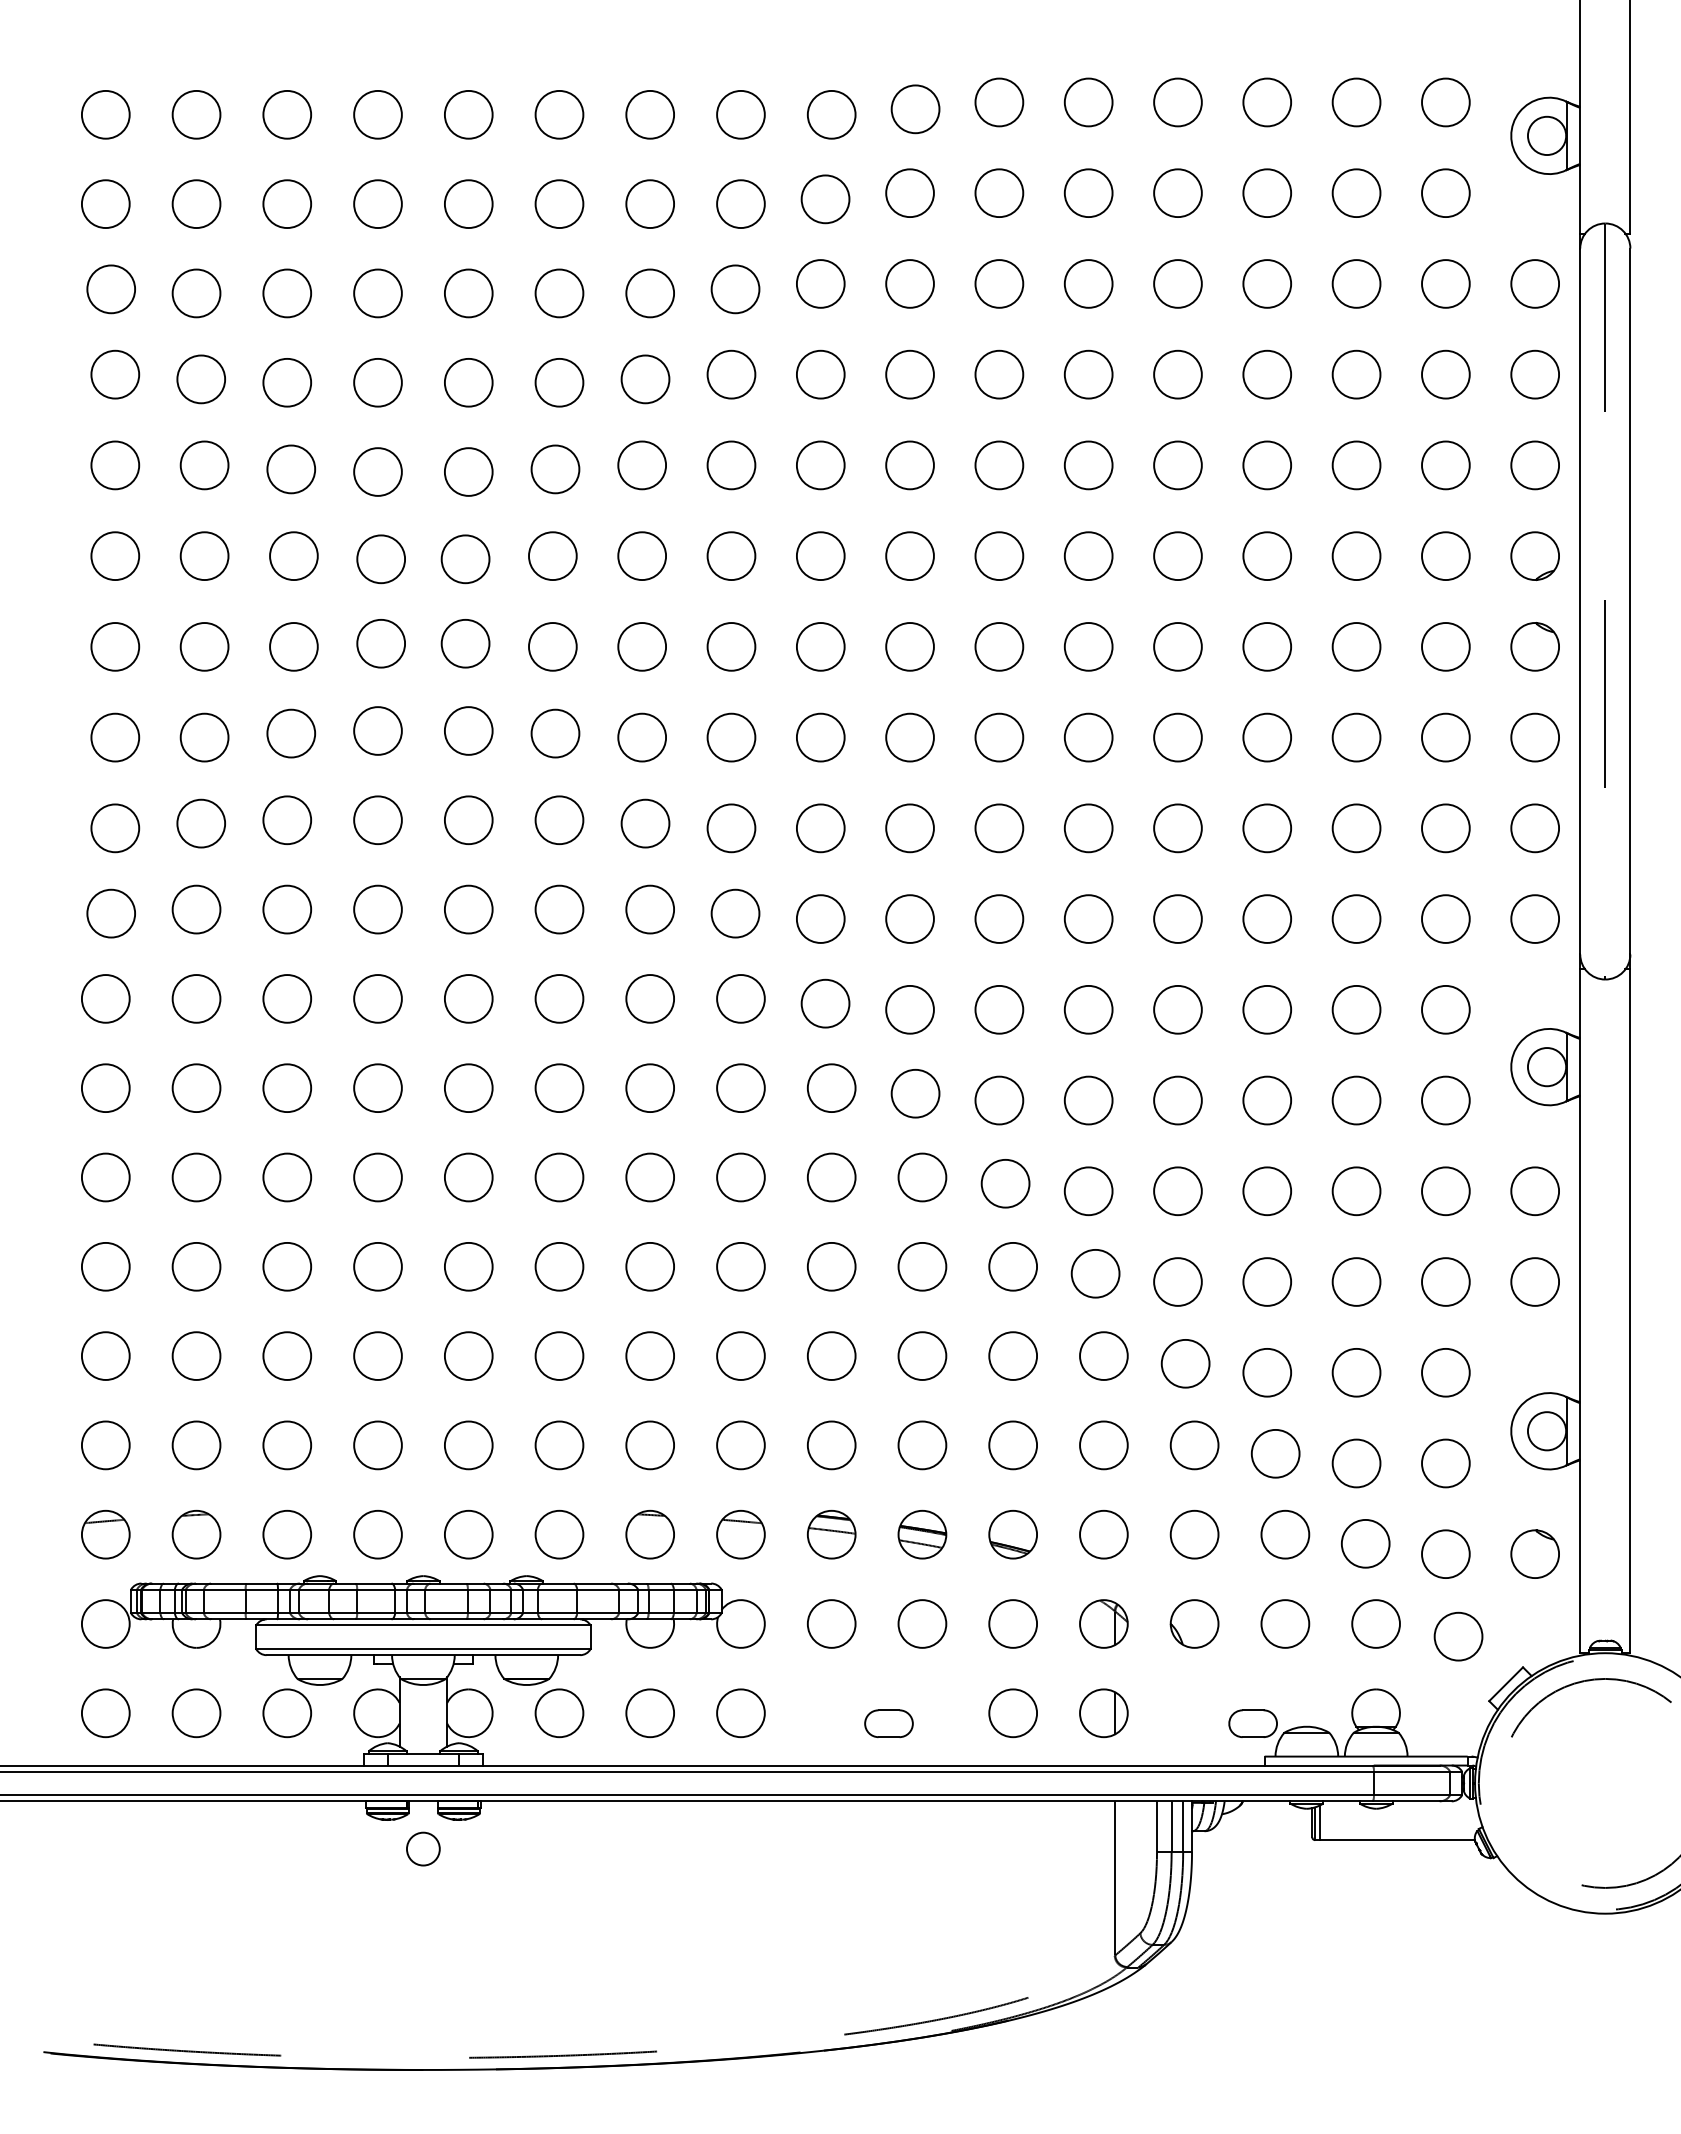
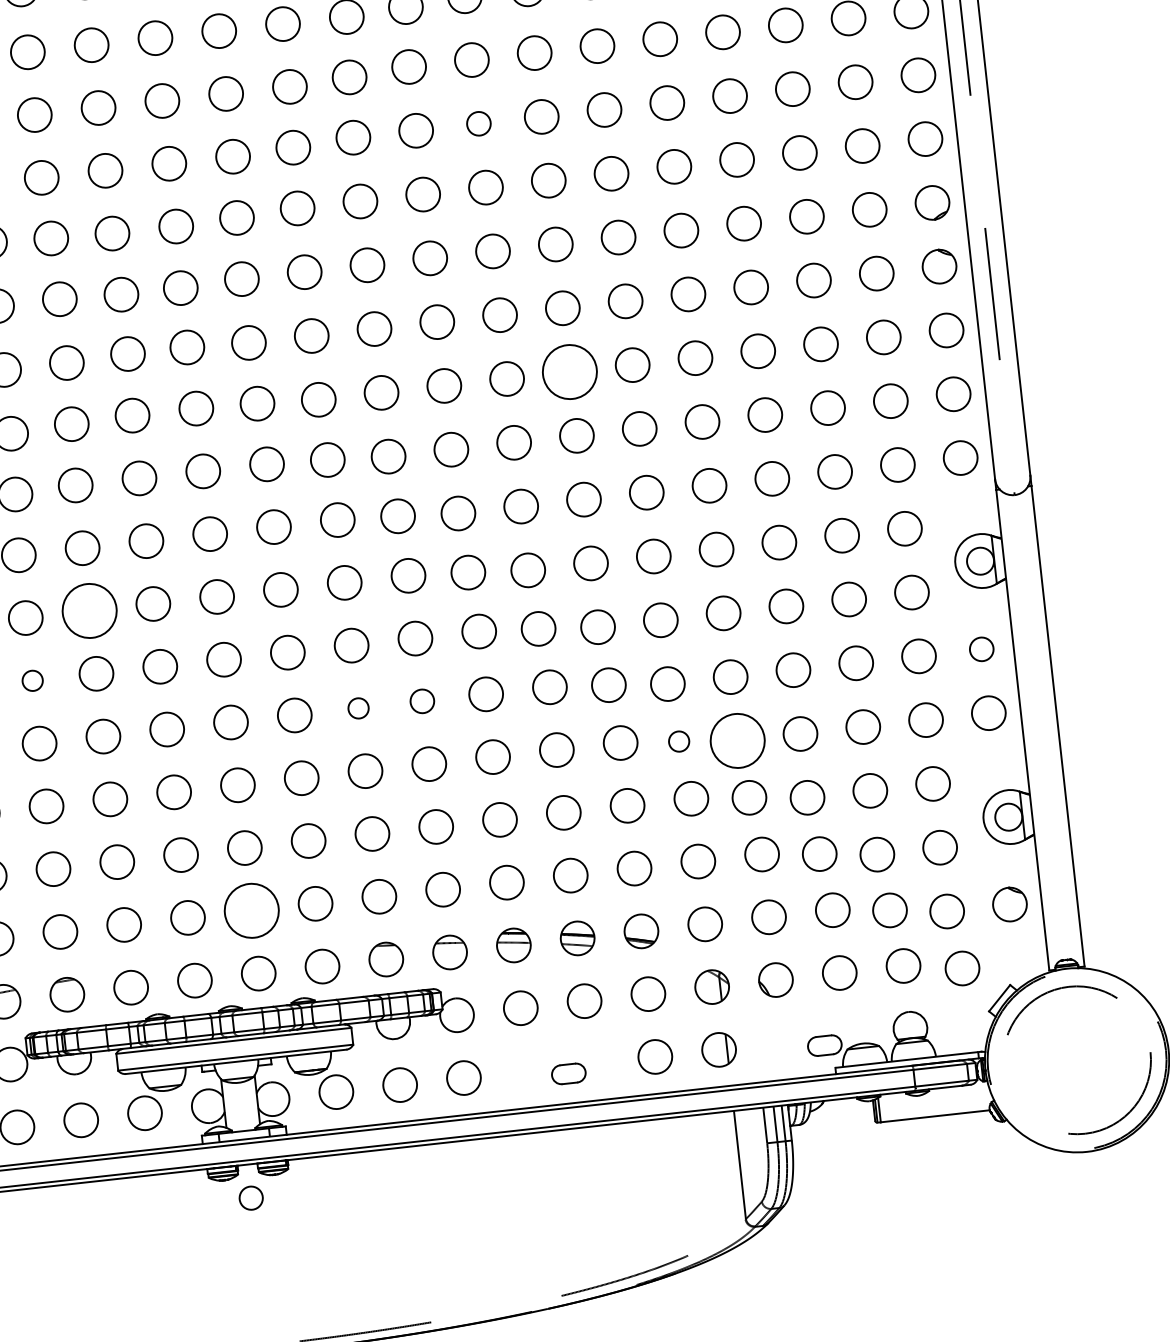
circle: (909, 374) -> (478, 123), size x0.7
circle: (999, 737) -> (569, 371), size x1.6
circle: (286, 998) -> (88, 610), size x1.6
circle: (196, 1088) -> (32, 681), size x0.6
circle: (650, 1177) -> (358, 708), size x0.6
circle: (740, 1177) -> (422, 701), size x0.7
circle: (1534, 1190) -> (981, 648), size x0.7
circle: (1095, 1273) -> (679, 741), size x0.6
circle: (1177, 1281) -> (737, 740), size x1.6
circle: (468, 1445) -> (251, 910), size x1.6

